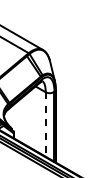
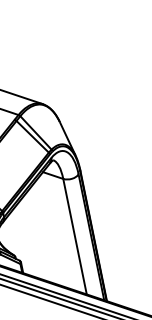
line: (45, 125) -> (74, 238), dashed -> solid

